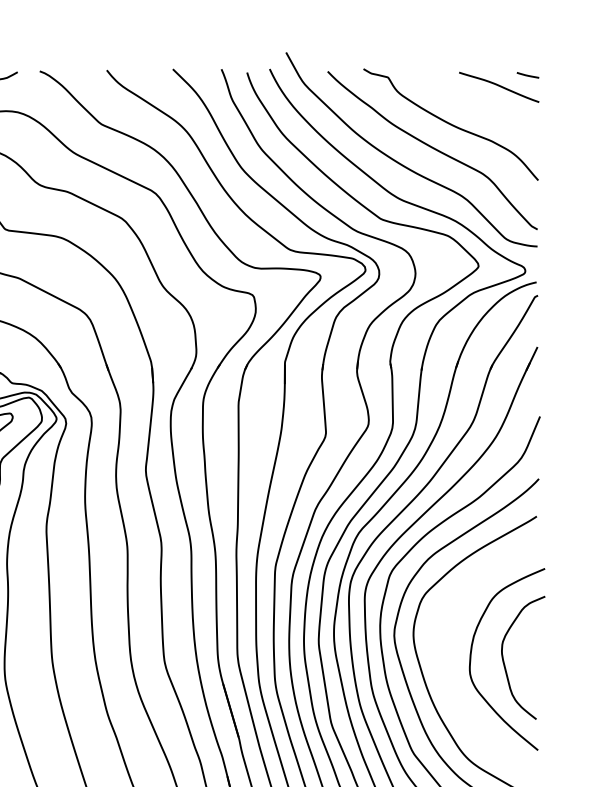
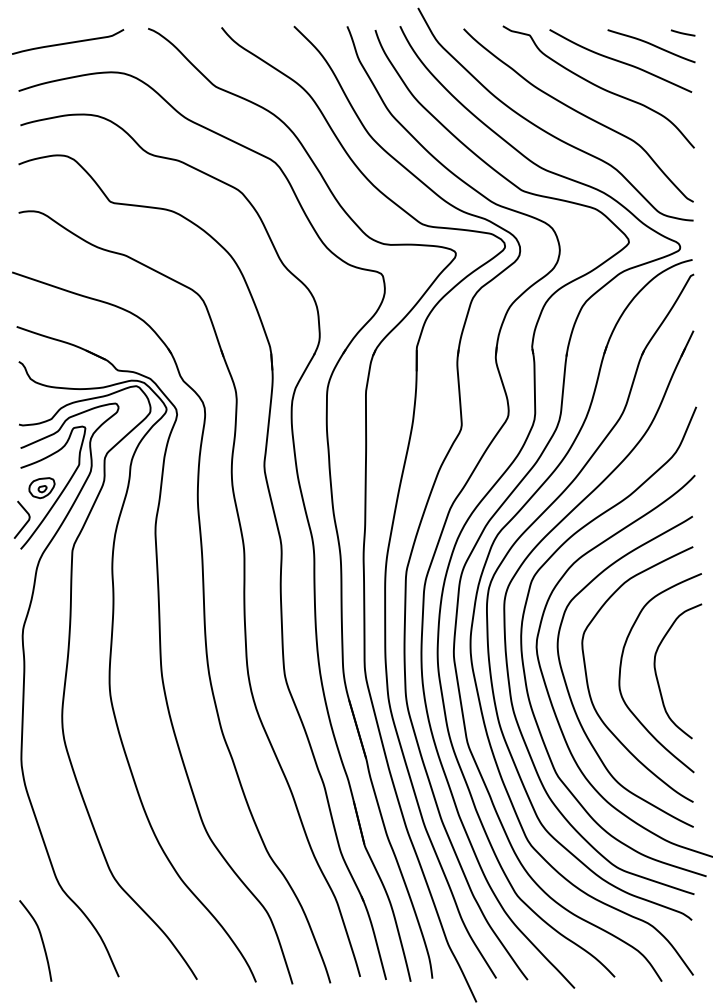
curve: (470, 100) -> (620, 60), added
curve: (441, 668) -> (588, 682), added

